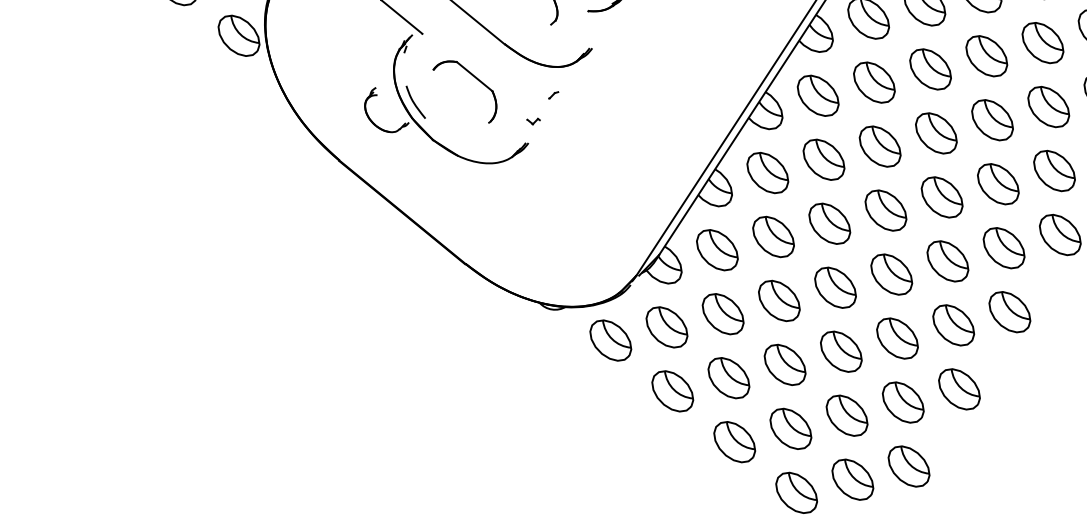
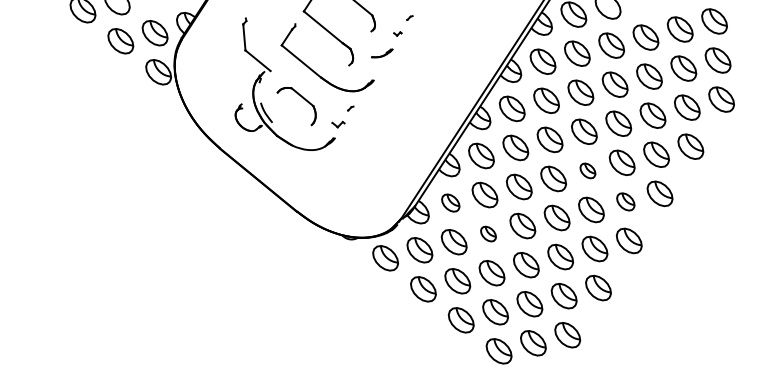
part: (533, 121) -> (338, 124), size x1.6
part: (941, 196) -> (587, 170), size x0.6
part: (1003, 247) -> (625, 201), size x0.7
part: (717, 249) -> (450, 202), size x0.7
part: (779, 299) -> (488, 233), size x0.6

